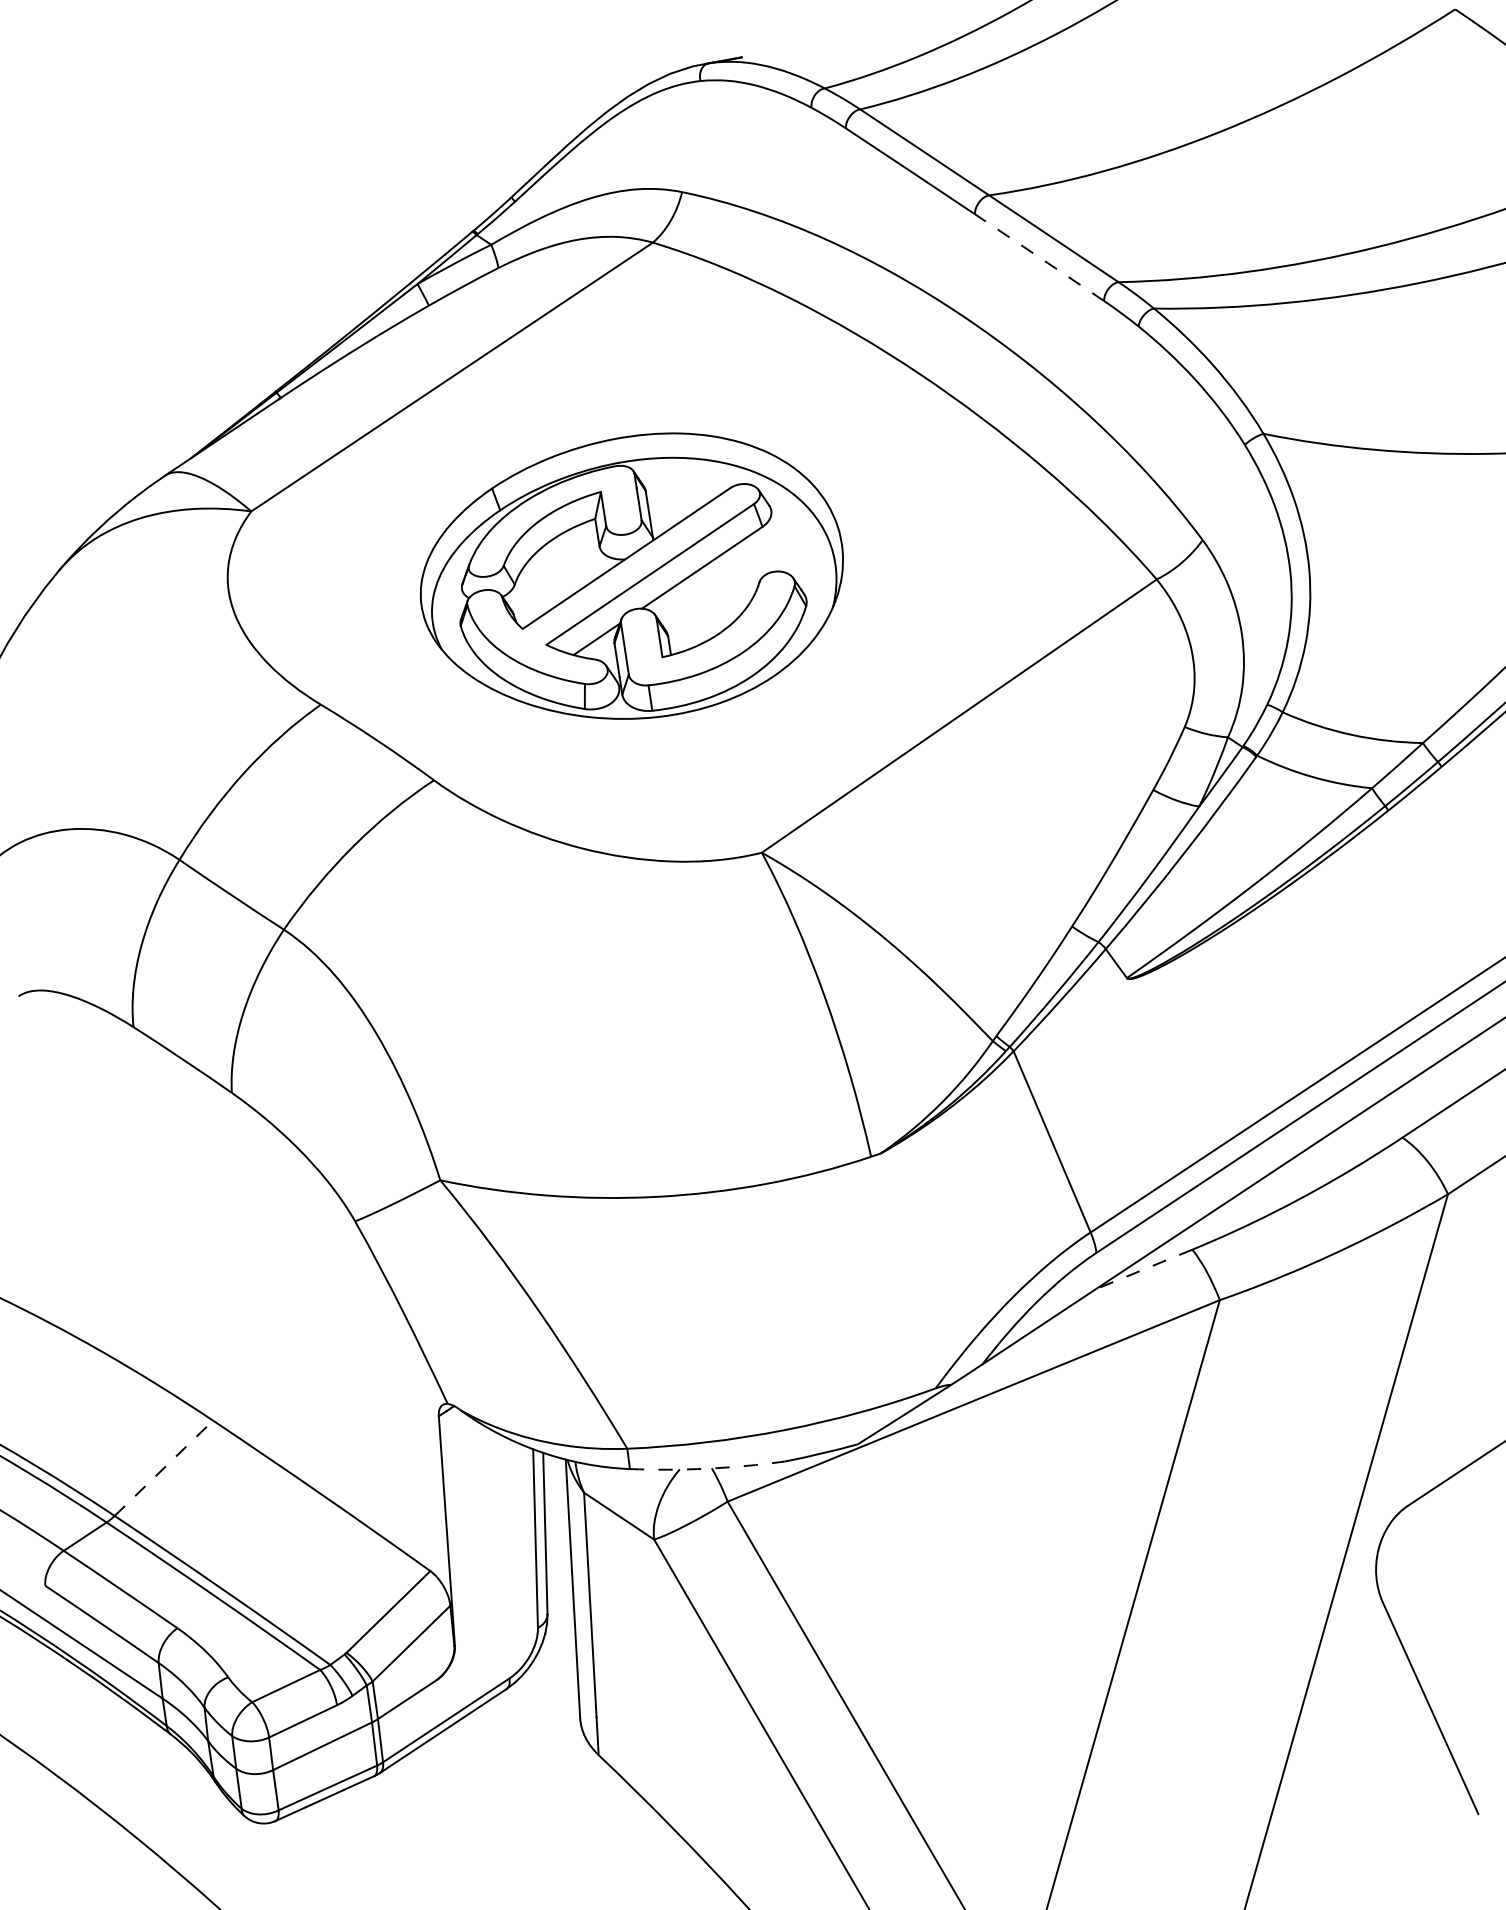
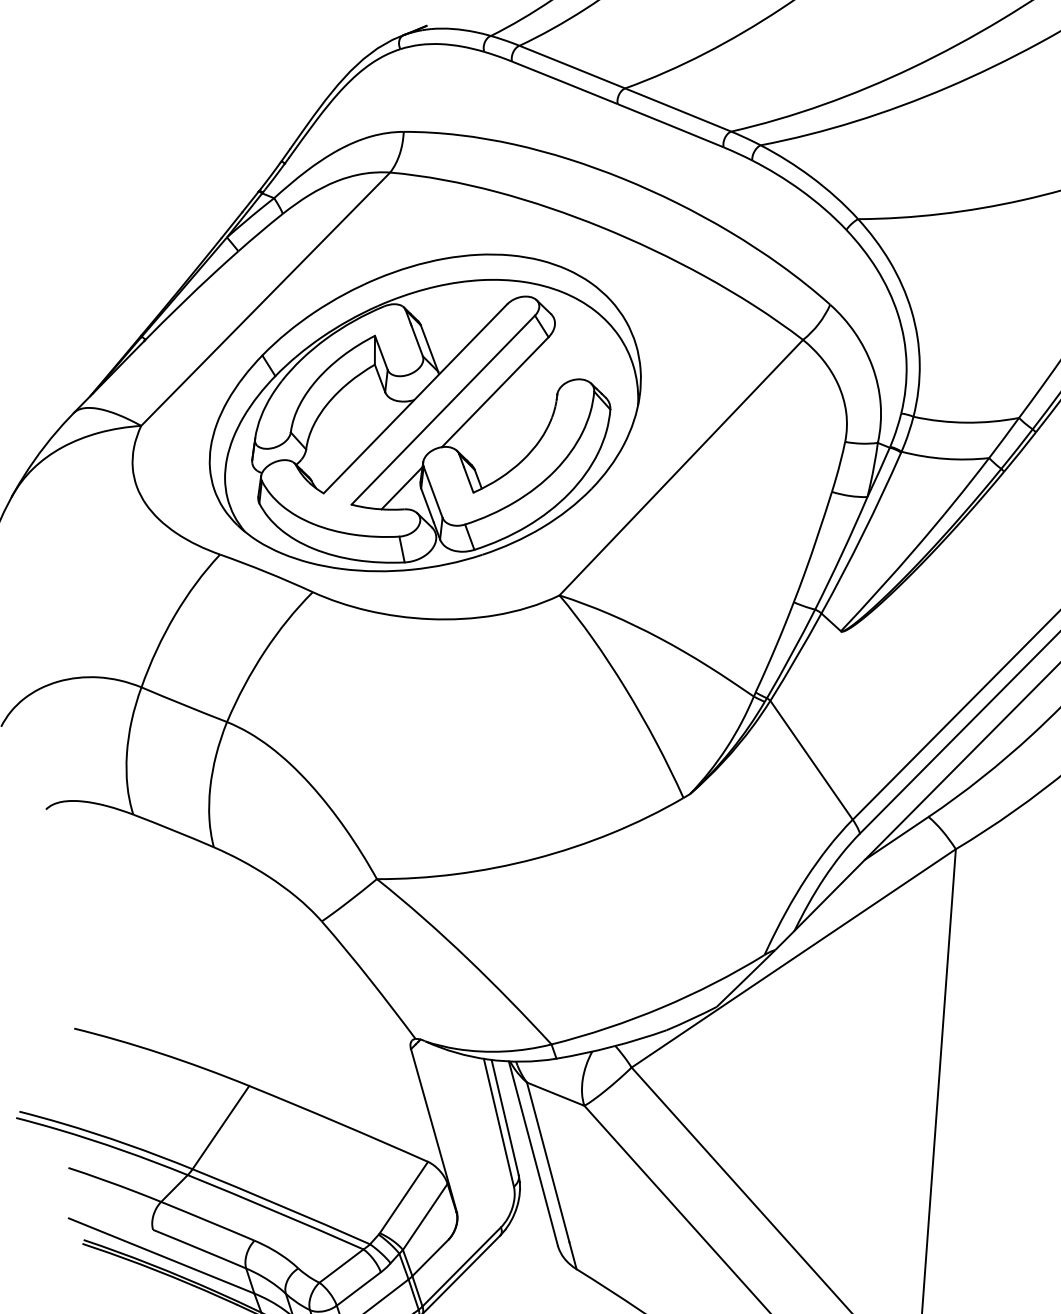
arc: (1039, 257) -> (670, 125), dashed -> solid
part: (631, 575) -> (424, 415), size x1.43
line: (1143, 1269) -> (896, 838), dashed -> solid
line: (163, 1468) -> (220, 1127), dashed -> solid
arc: (707, 1468) -> (612, 1046), dashed -> solid

